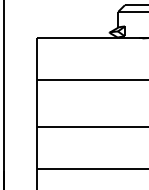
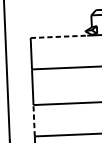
line: (74, 38) -> (59, 36), solid -> dashed
line: (36, 147) -> (33, 120), solid -> dashed

